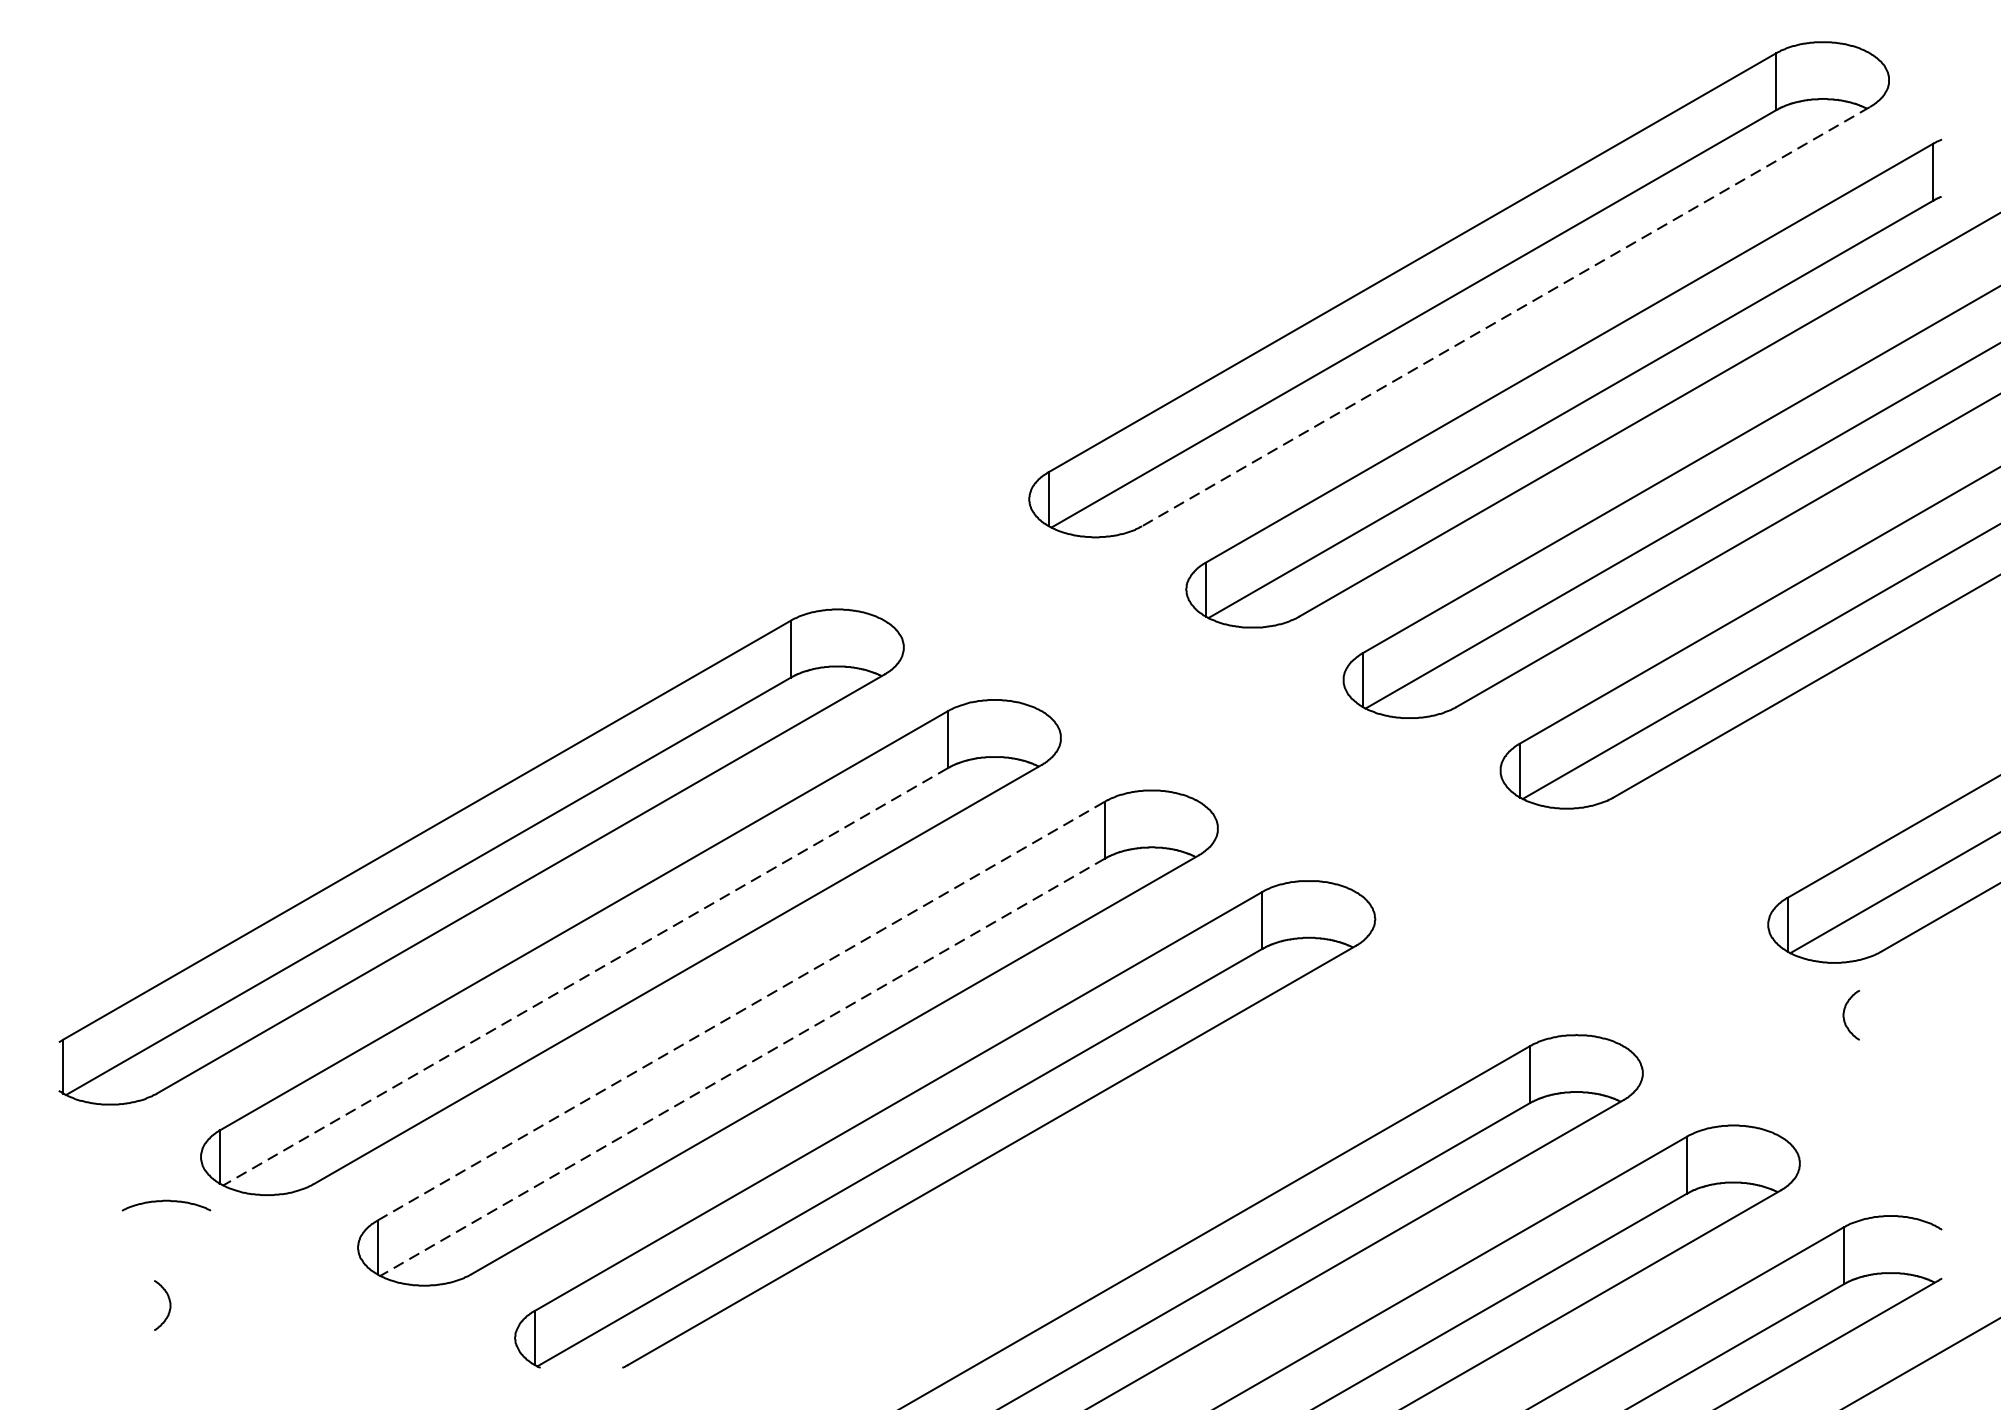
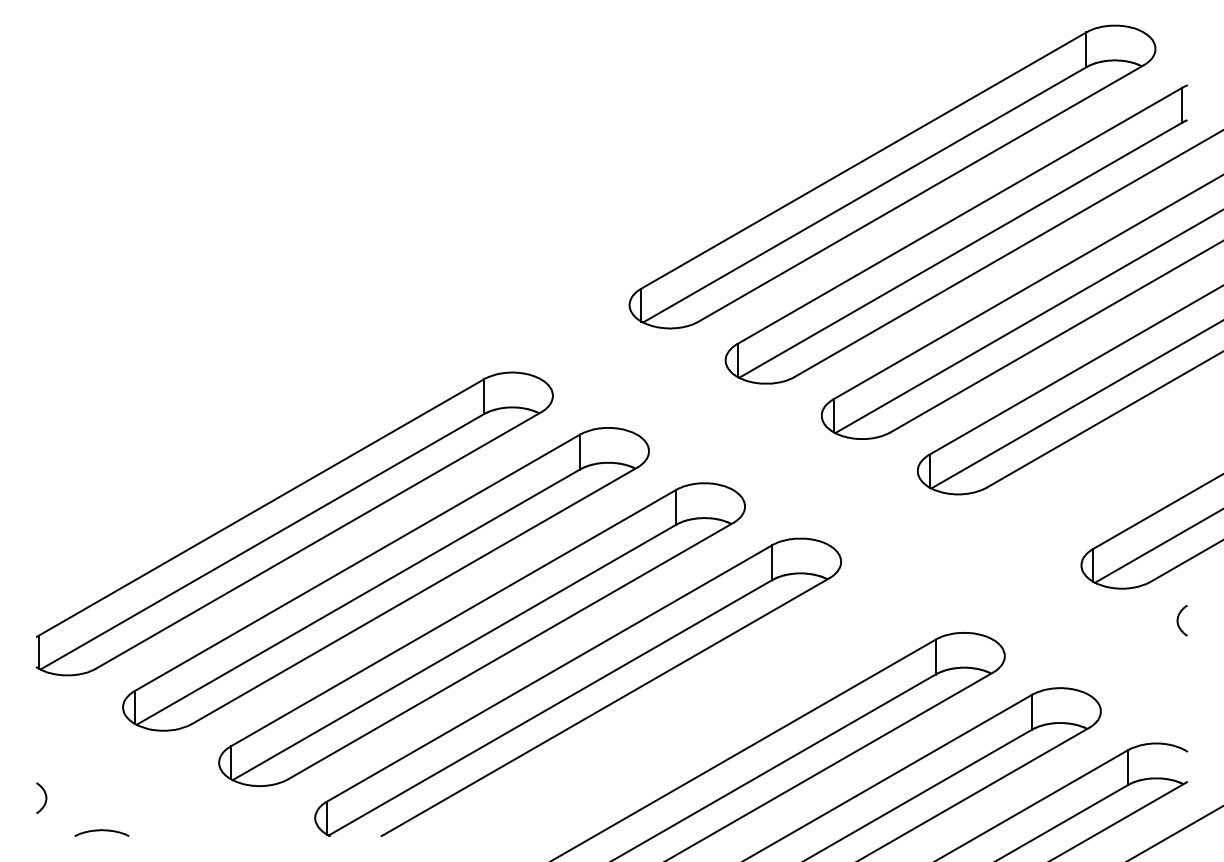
line: (1506, 316) -> (921, 193), dashed -> solid
line: (585, 977) -> (358, 597), dashed -> solid
line: (741, 1011) -> (453, 618), dashed -> solid
curve: (1845, 1014) -> (1178, 620), moved
line: (742, 1067) -> (454, 652), dashed -> solid
curve: (164, 1202) -> (100, 831), moved
curve: (169, 1304) -> (45, 797), moved

